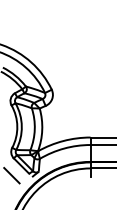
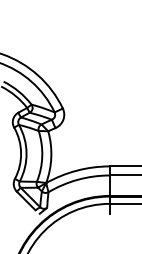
line: (11, 175) -> (14, 212), removed

